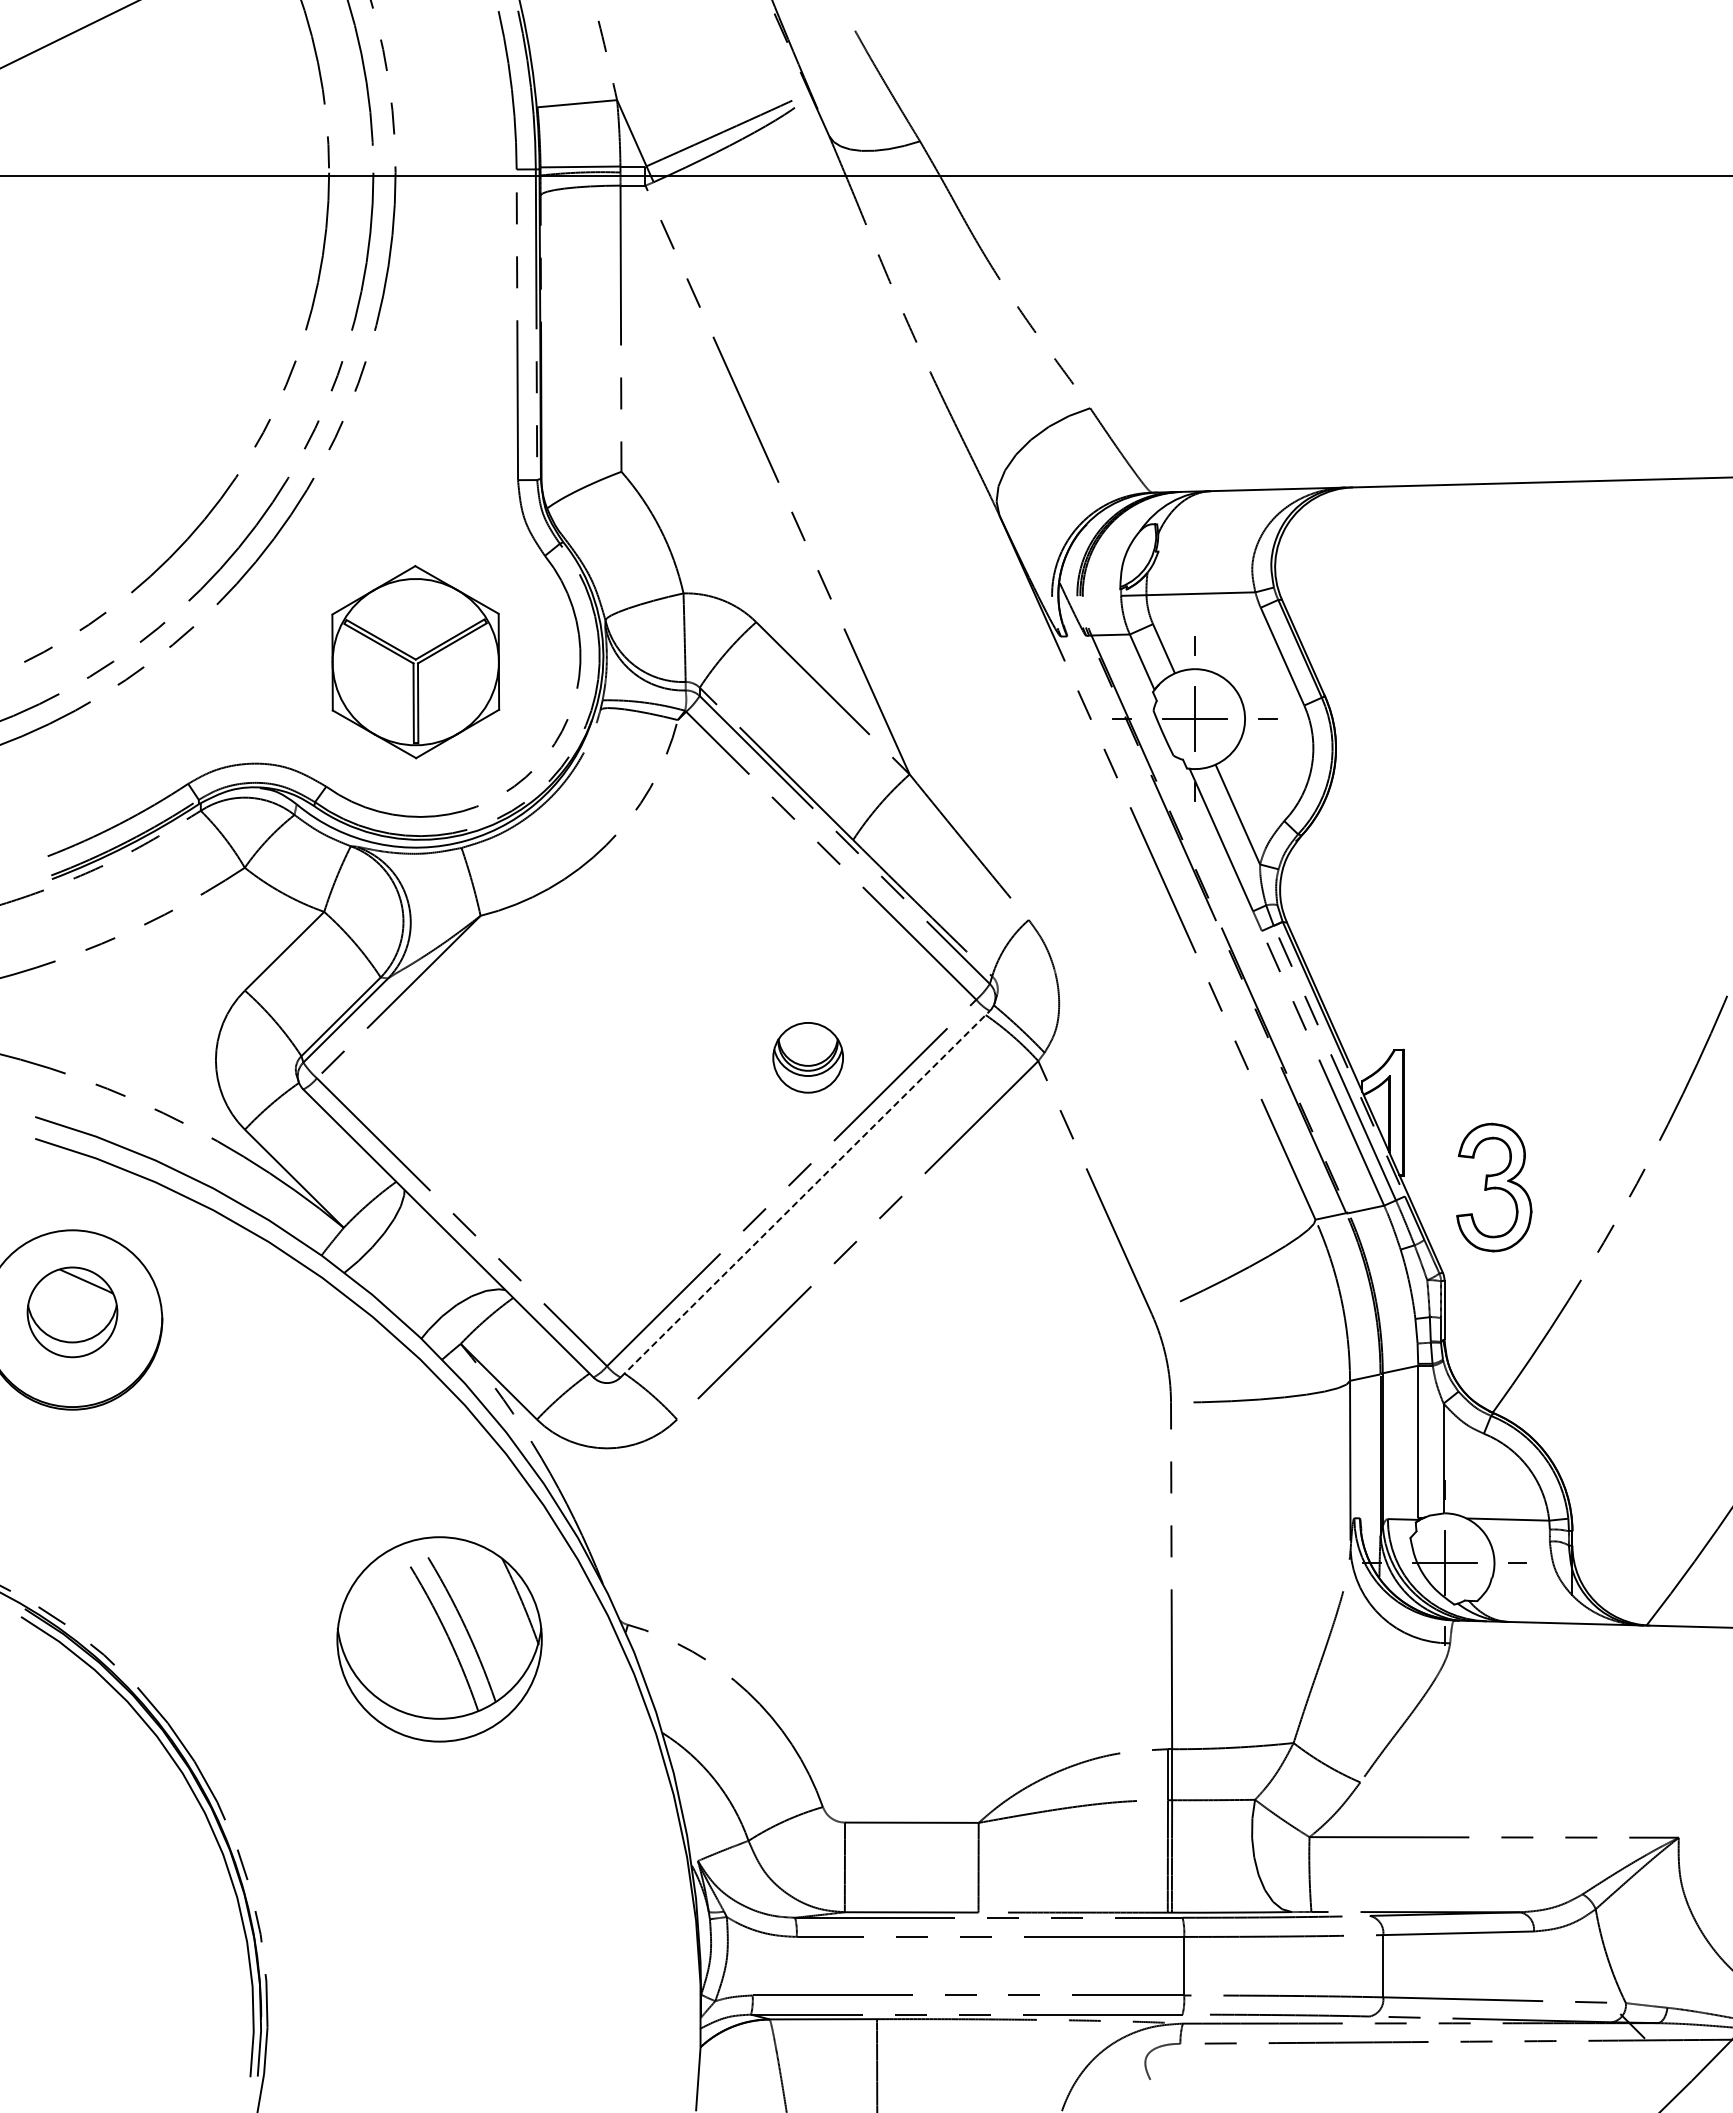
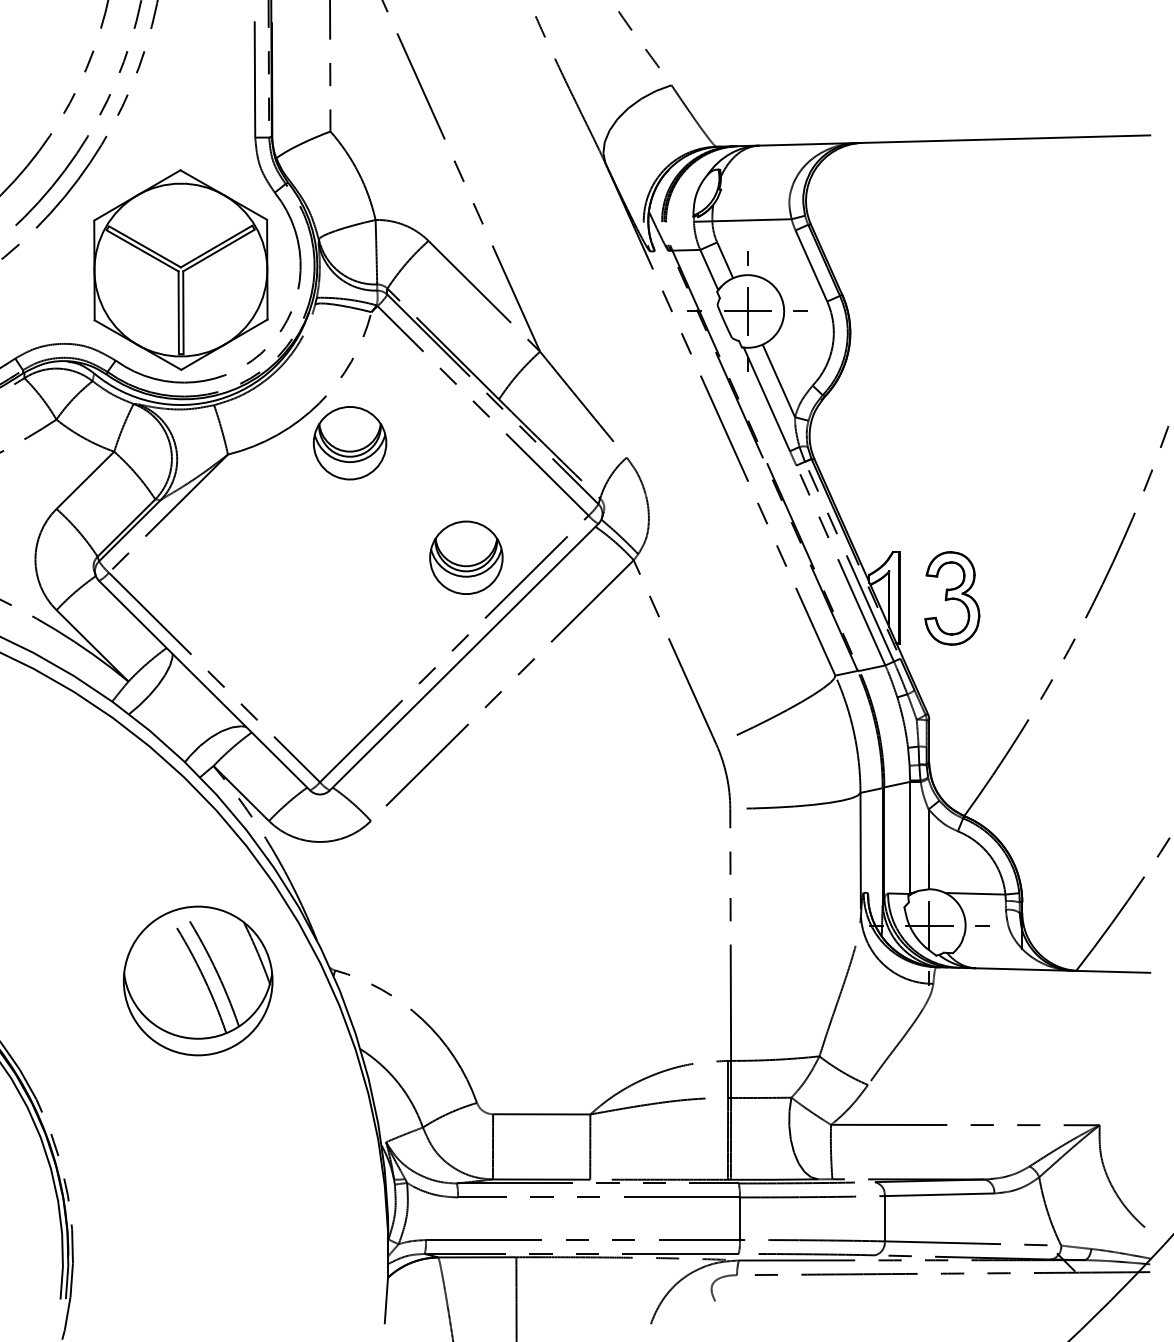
part: (415, 661) -> (180, 269), size x1.43
part: (648, 899) -> (350, 442), added
part: (807, 1057) -> (465, 557), size x1.43
part: (1494, 1187) -> (952, 598), moved
line: (805, 1193) -> (464, 656), dashed -> solid

